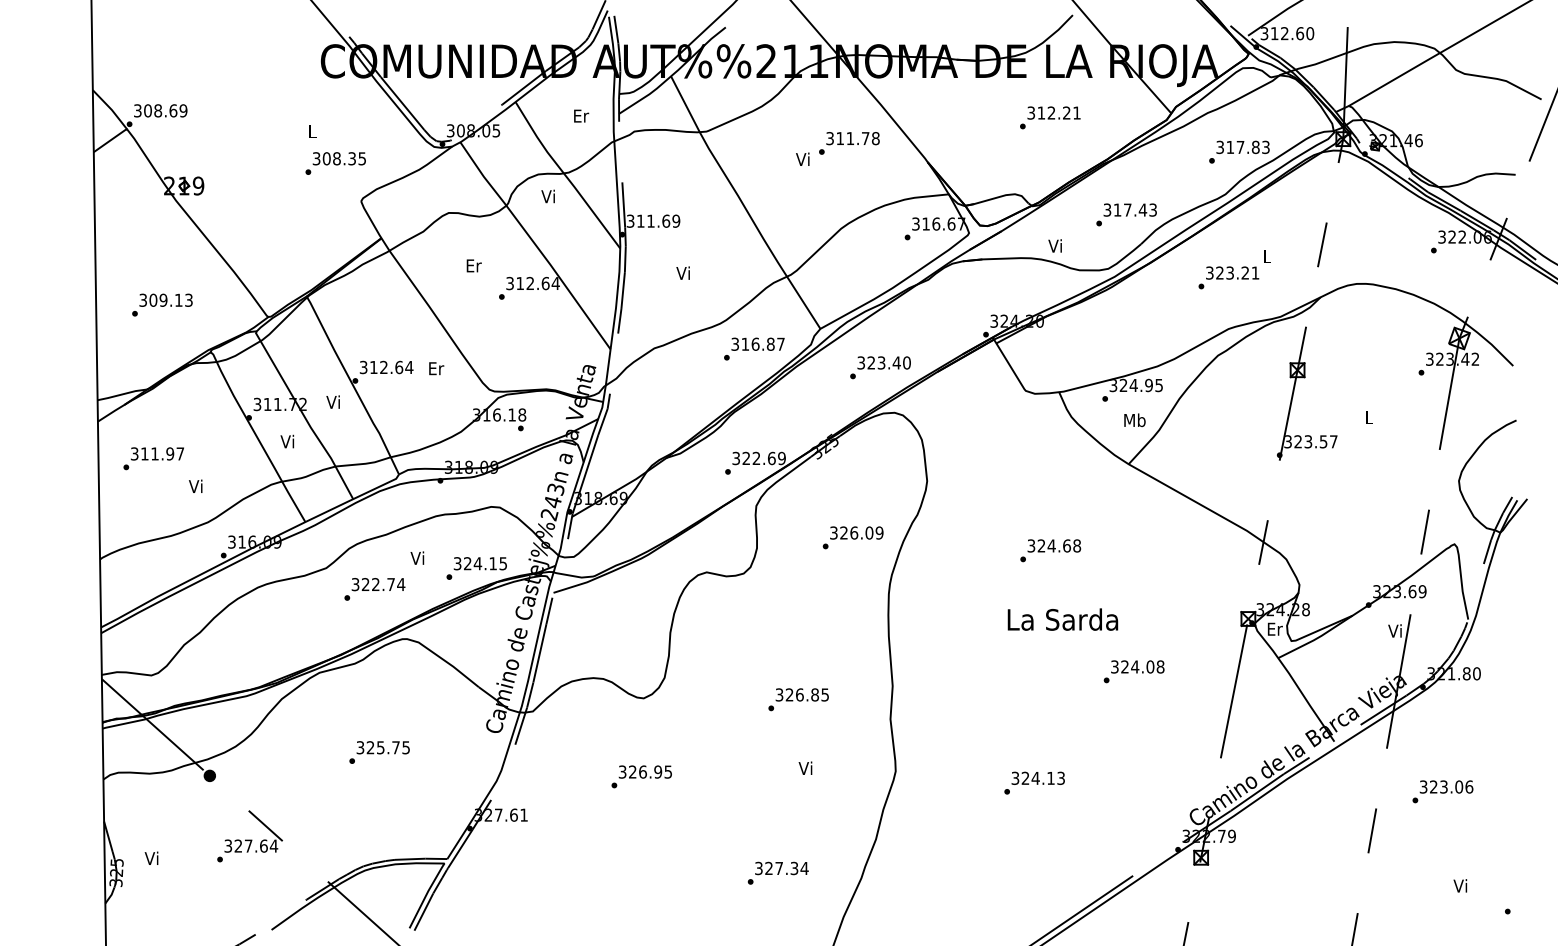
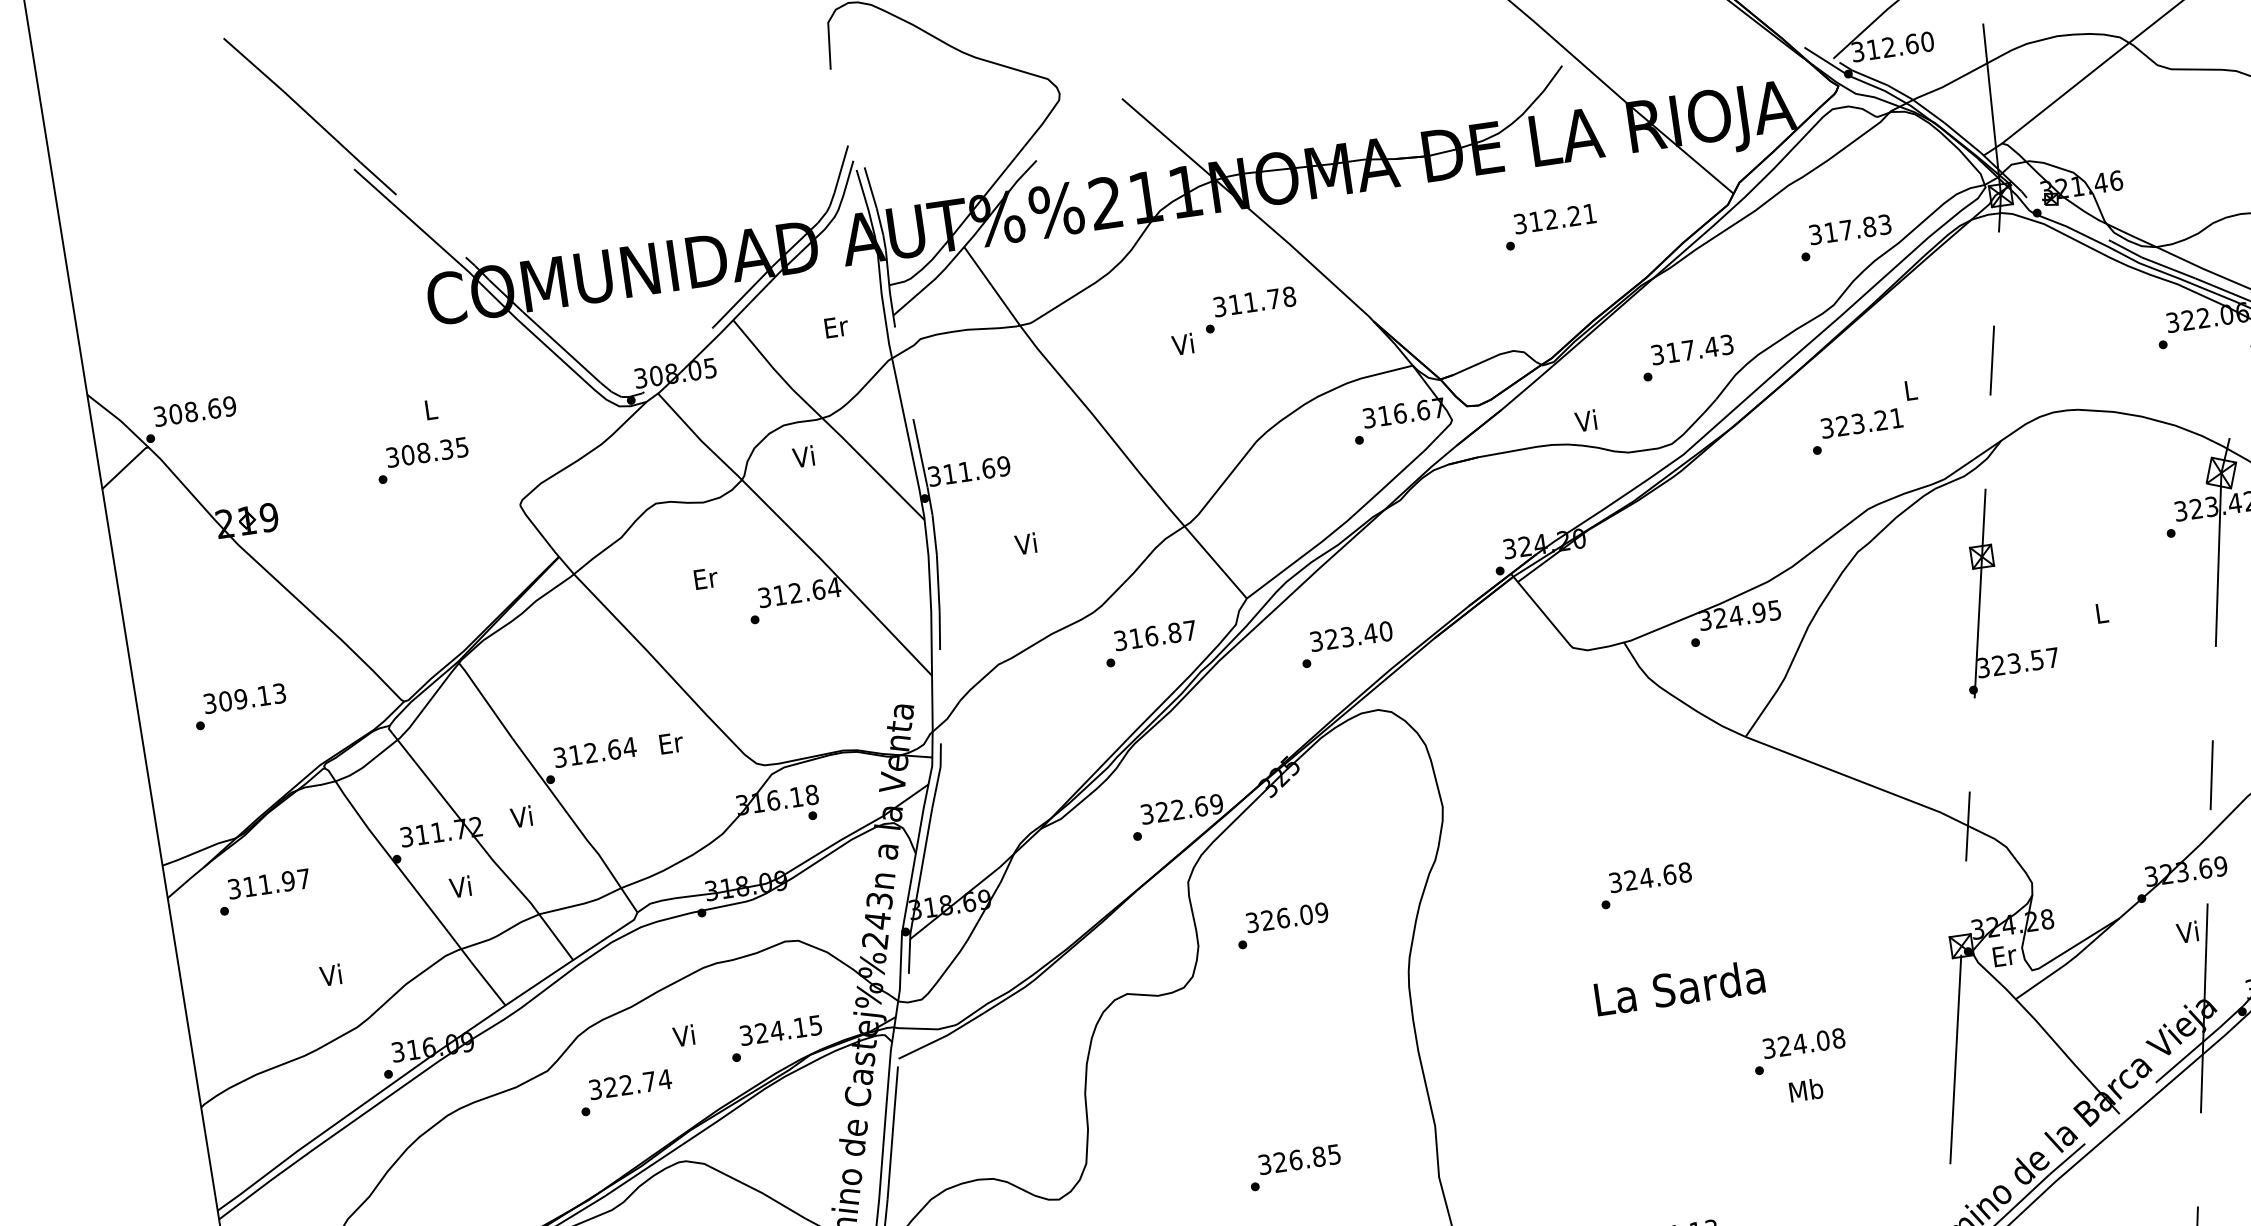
text: (335, 163) -> (422, 460), moved
text: (1134, 420) -> (1805, 1090), moved
text: (153, 458) -> (264, 891), moved
text: (852, 537) -> (1281, 925), moved

